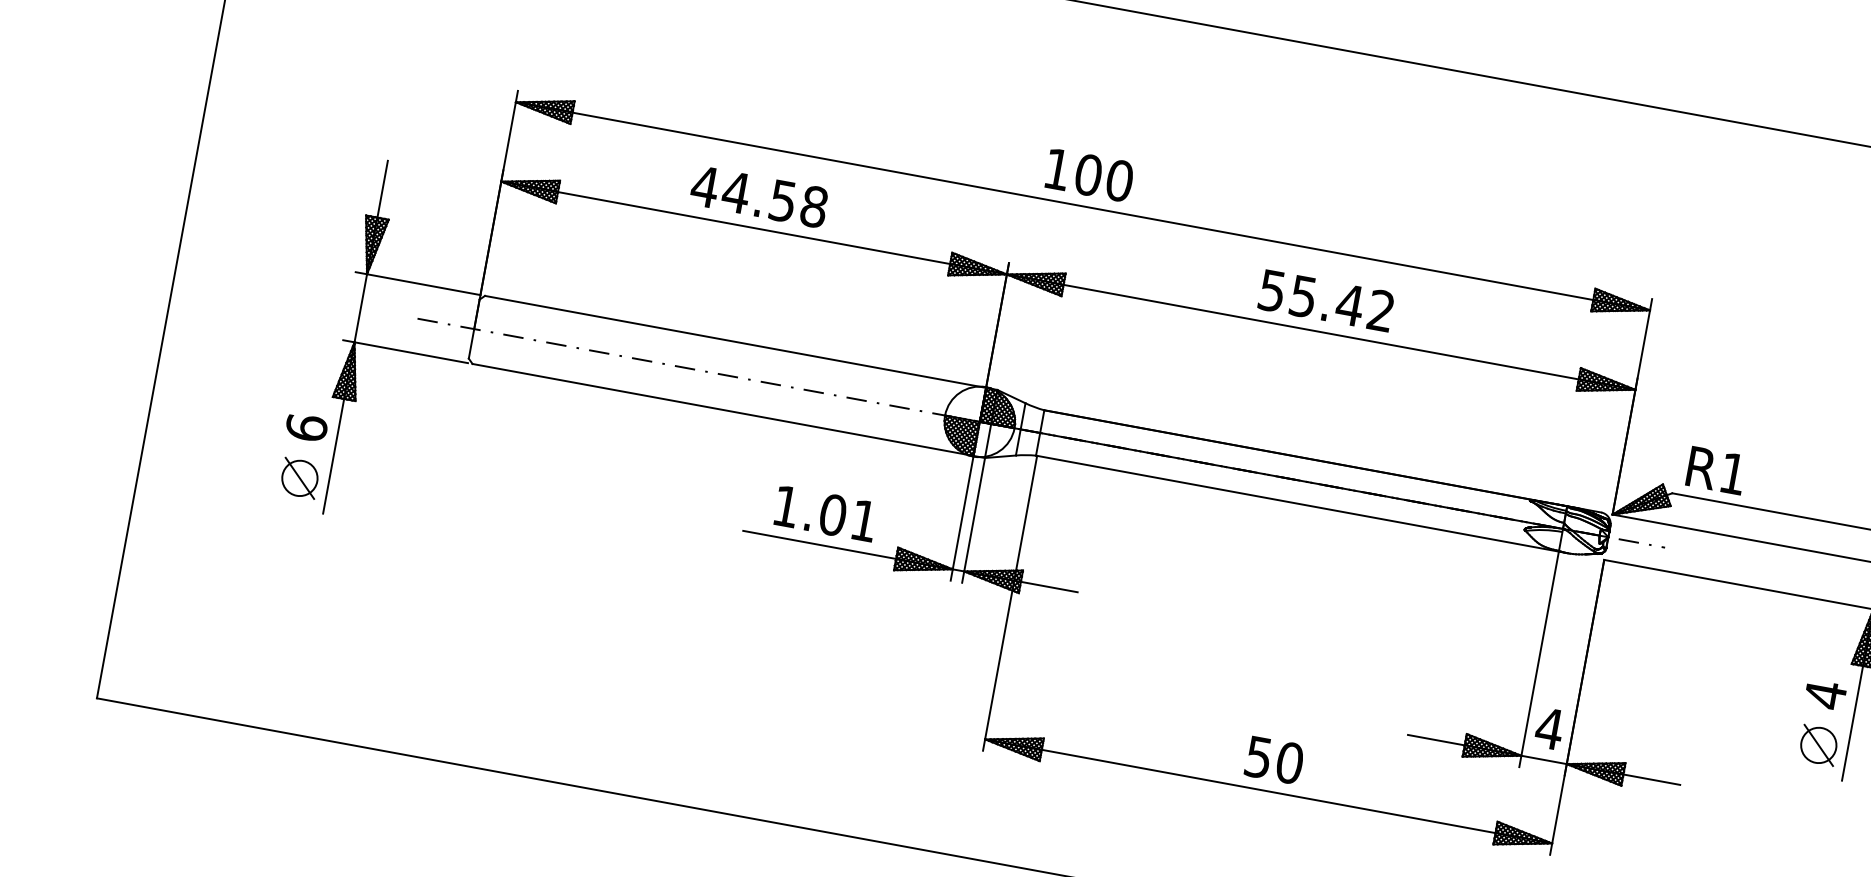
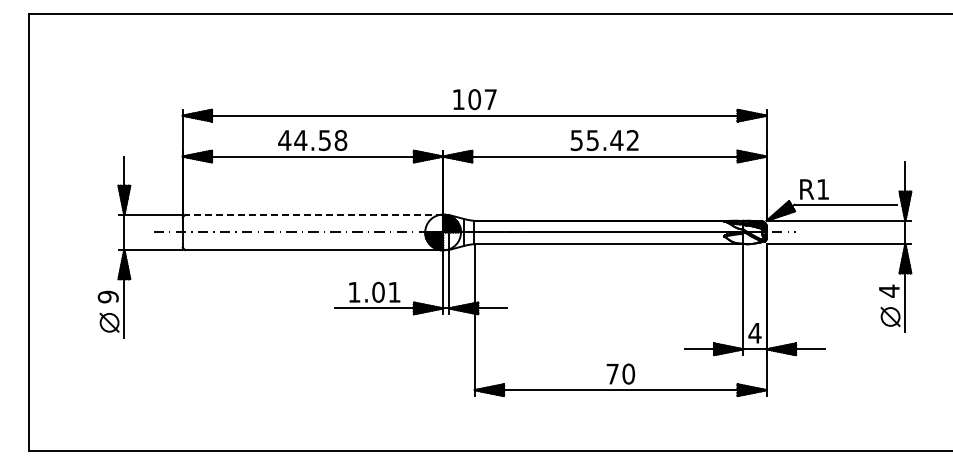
text: (1119, 180) -> (490, 99), 100 -> 107
line: (734, 340) -> (313, 214), solid -> dashed
text: (305, 426) -> (107, 296), 6 -> 9
text: (1258, 758) -> (612, 374), 50 -> 70

